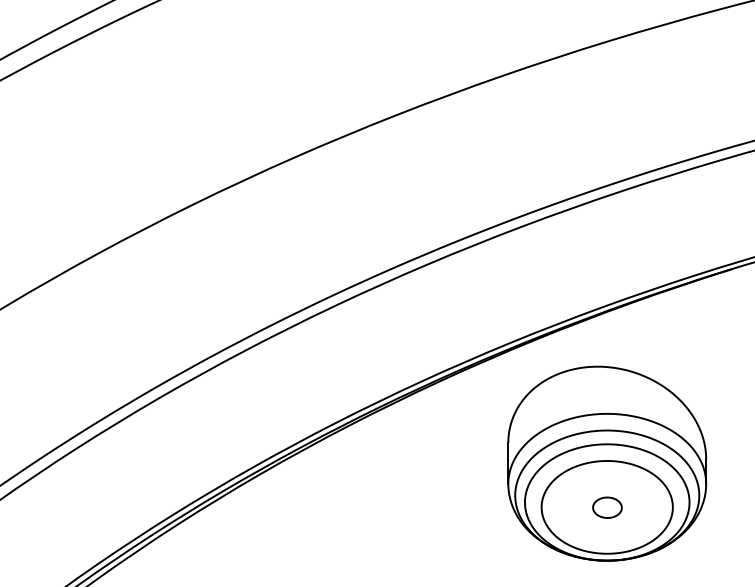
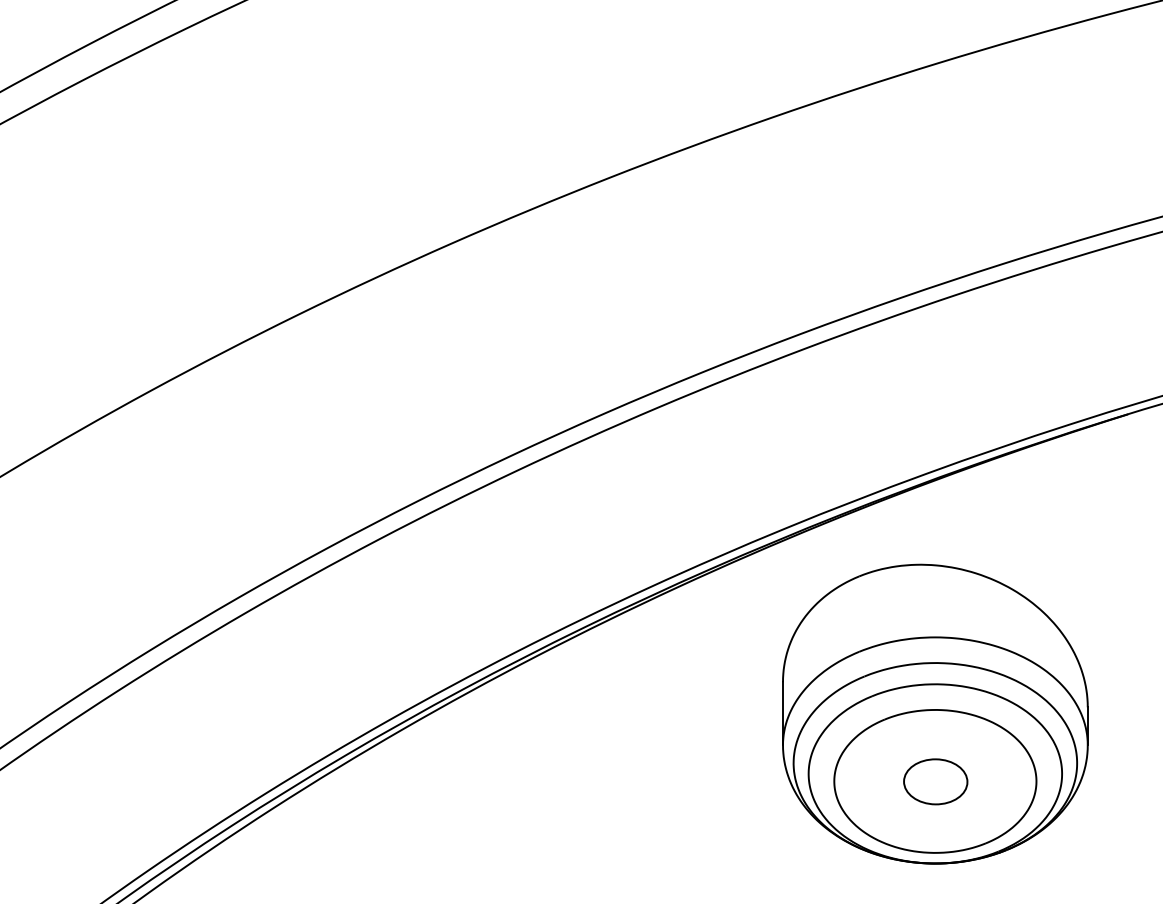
part: (607, 507) -> (935, 781), size x1.43

